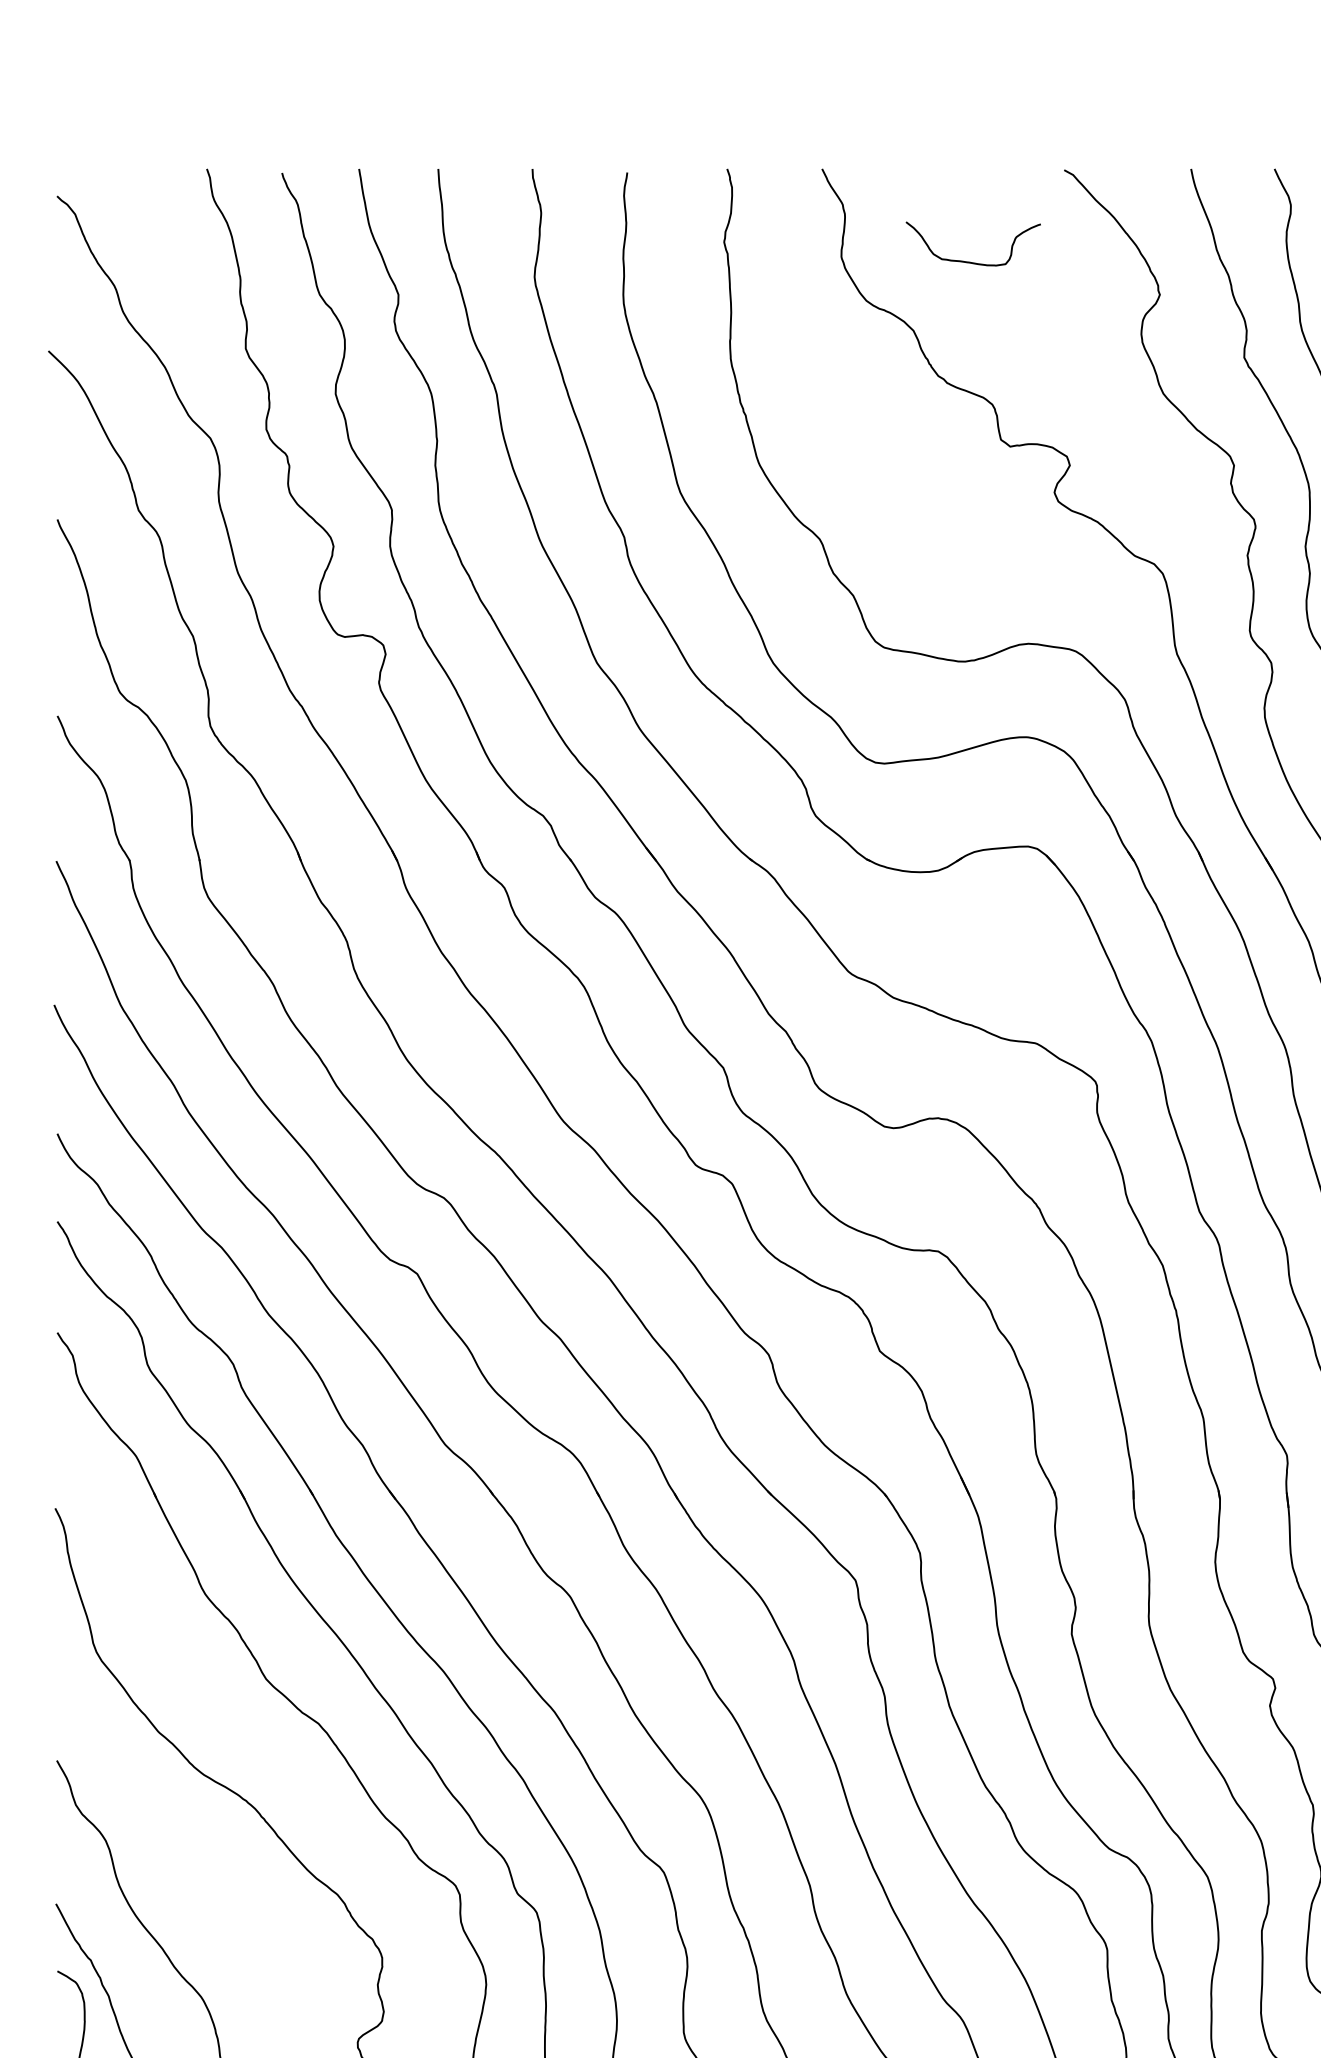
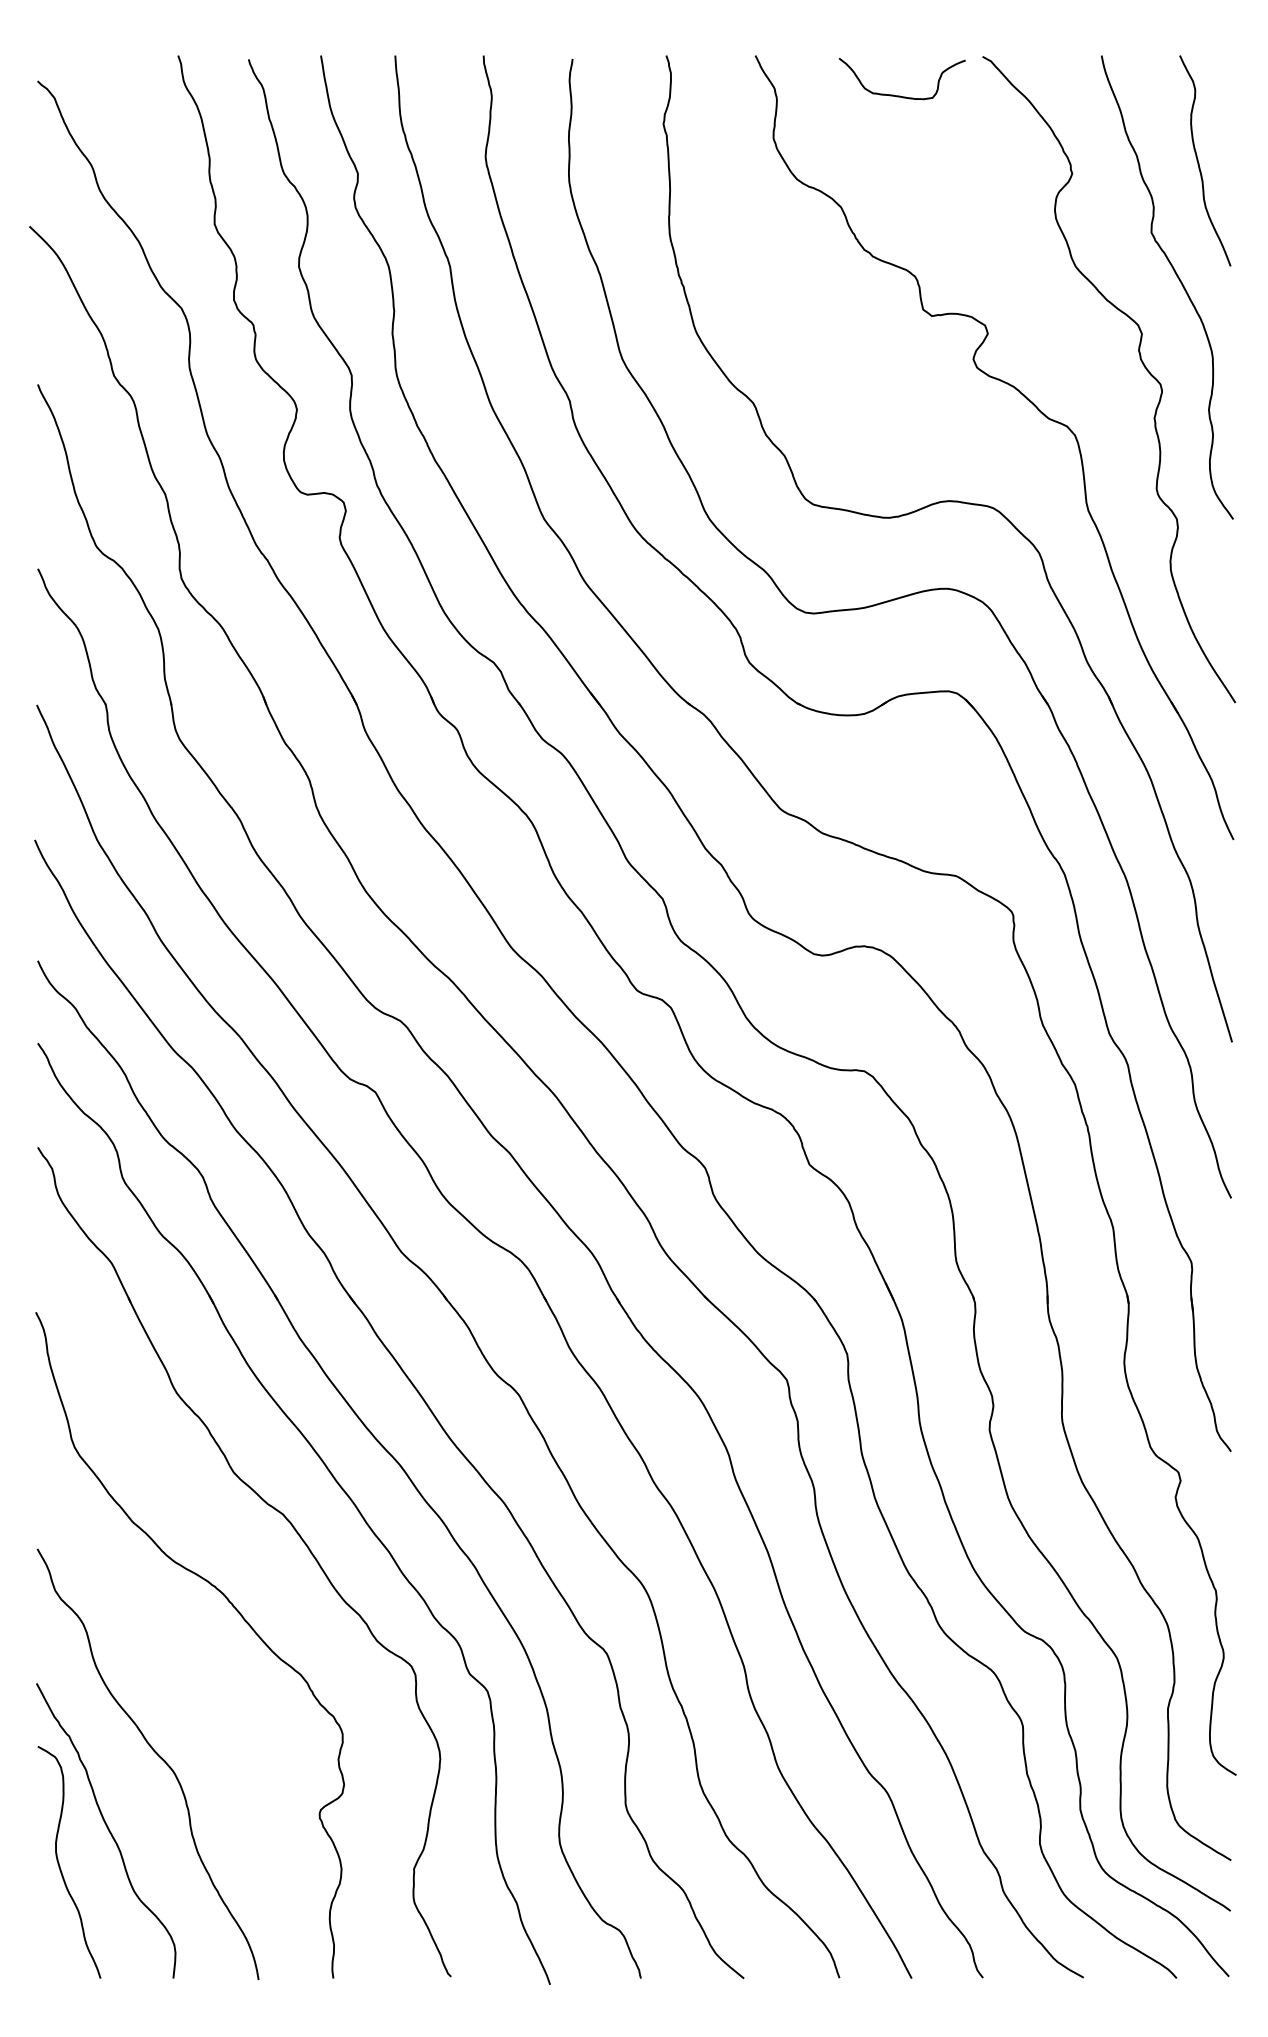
curve: (971, 261) -> (900, 95), moved

